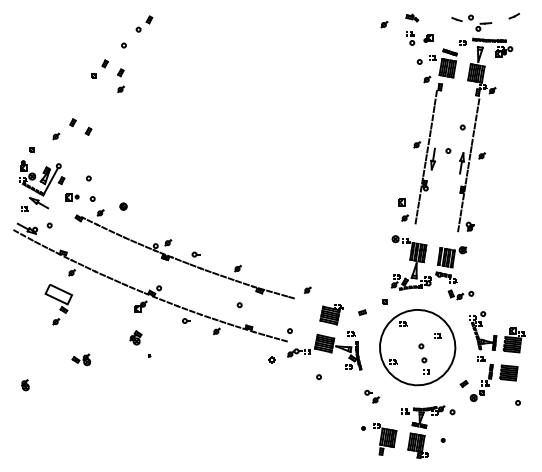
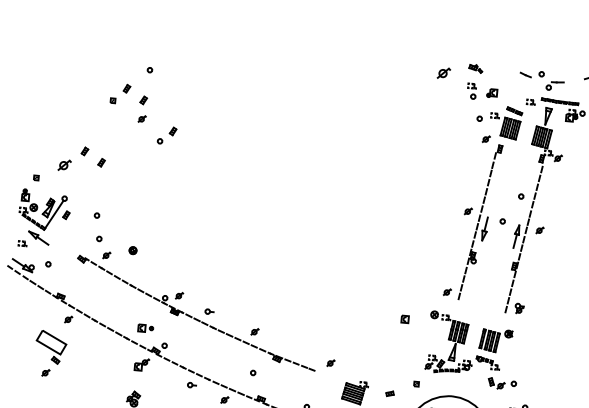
part: (144, 23) -> (167, 134), moved
part: (384, 24) -> (444, 73), size x1.6
part: (56, 136) -> (65, 165), size x1.6
part: (72, 197) -> (146, 328), moved
part: (401, 202) -> (404, 319), moved

